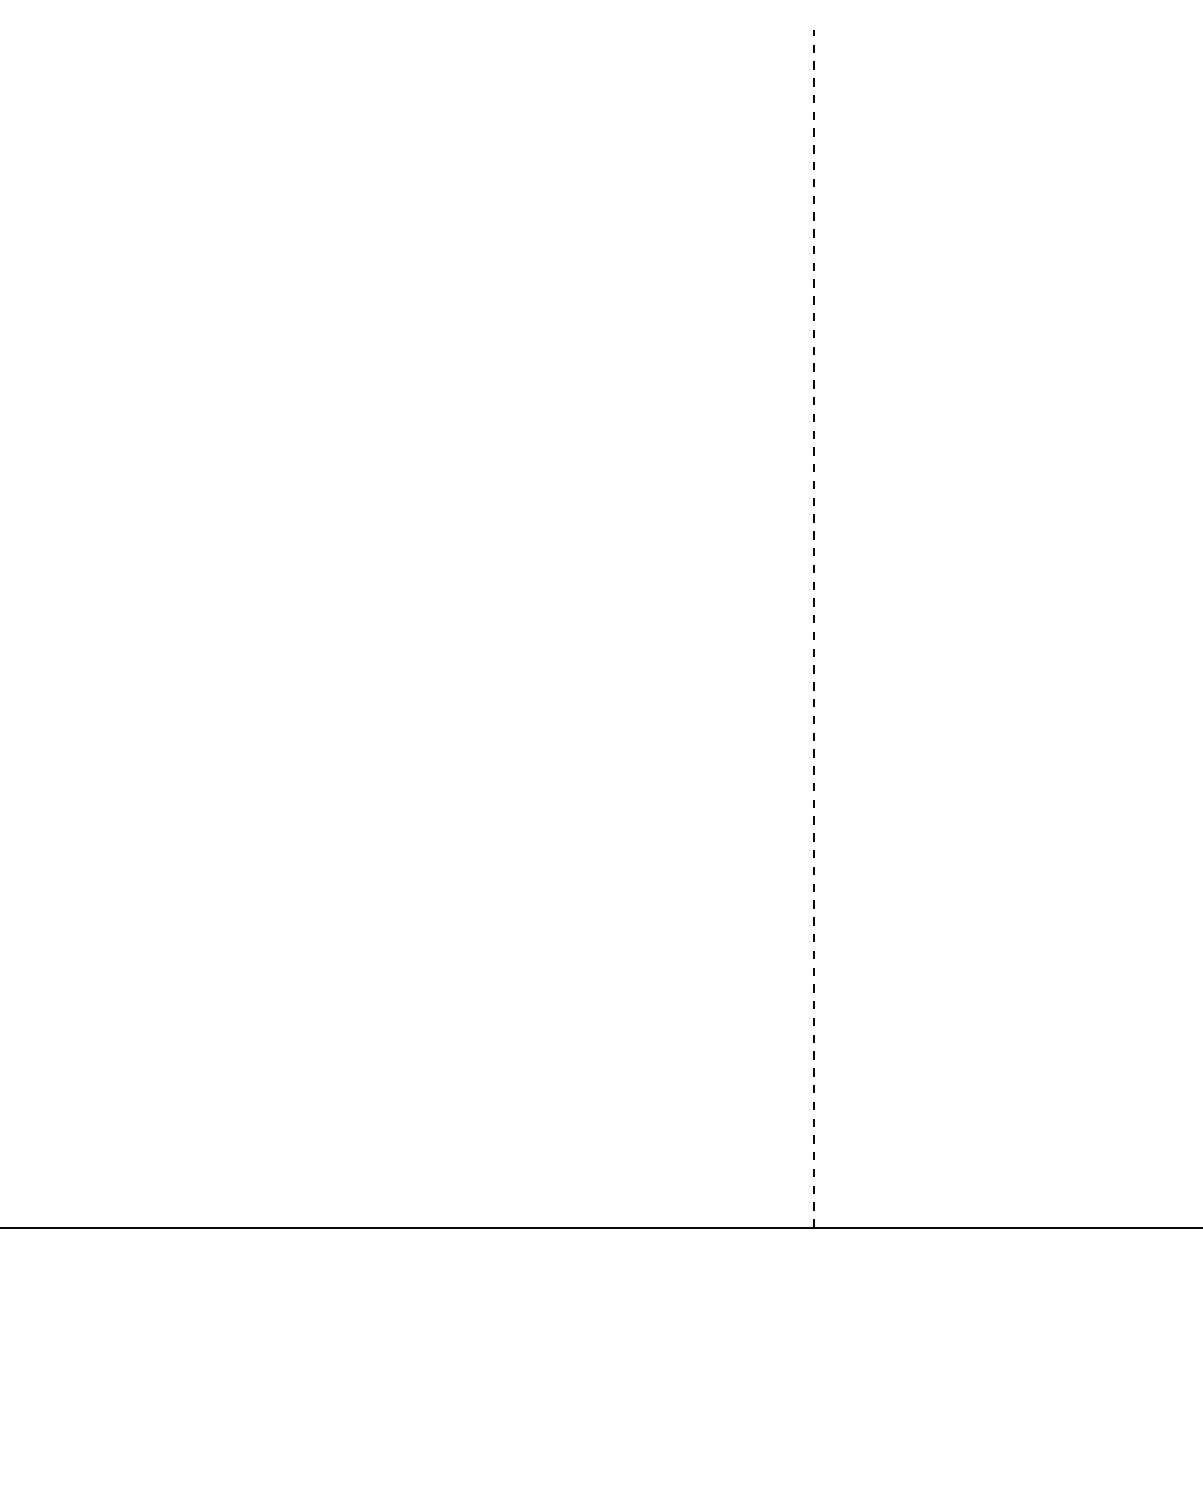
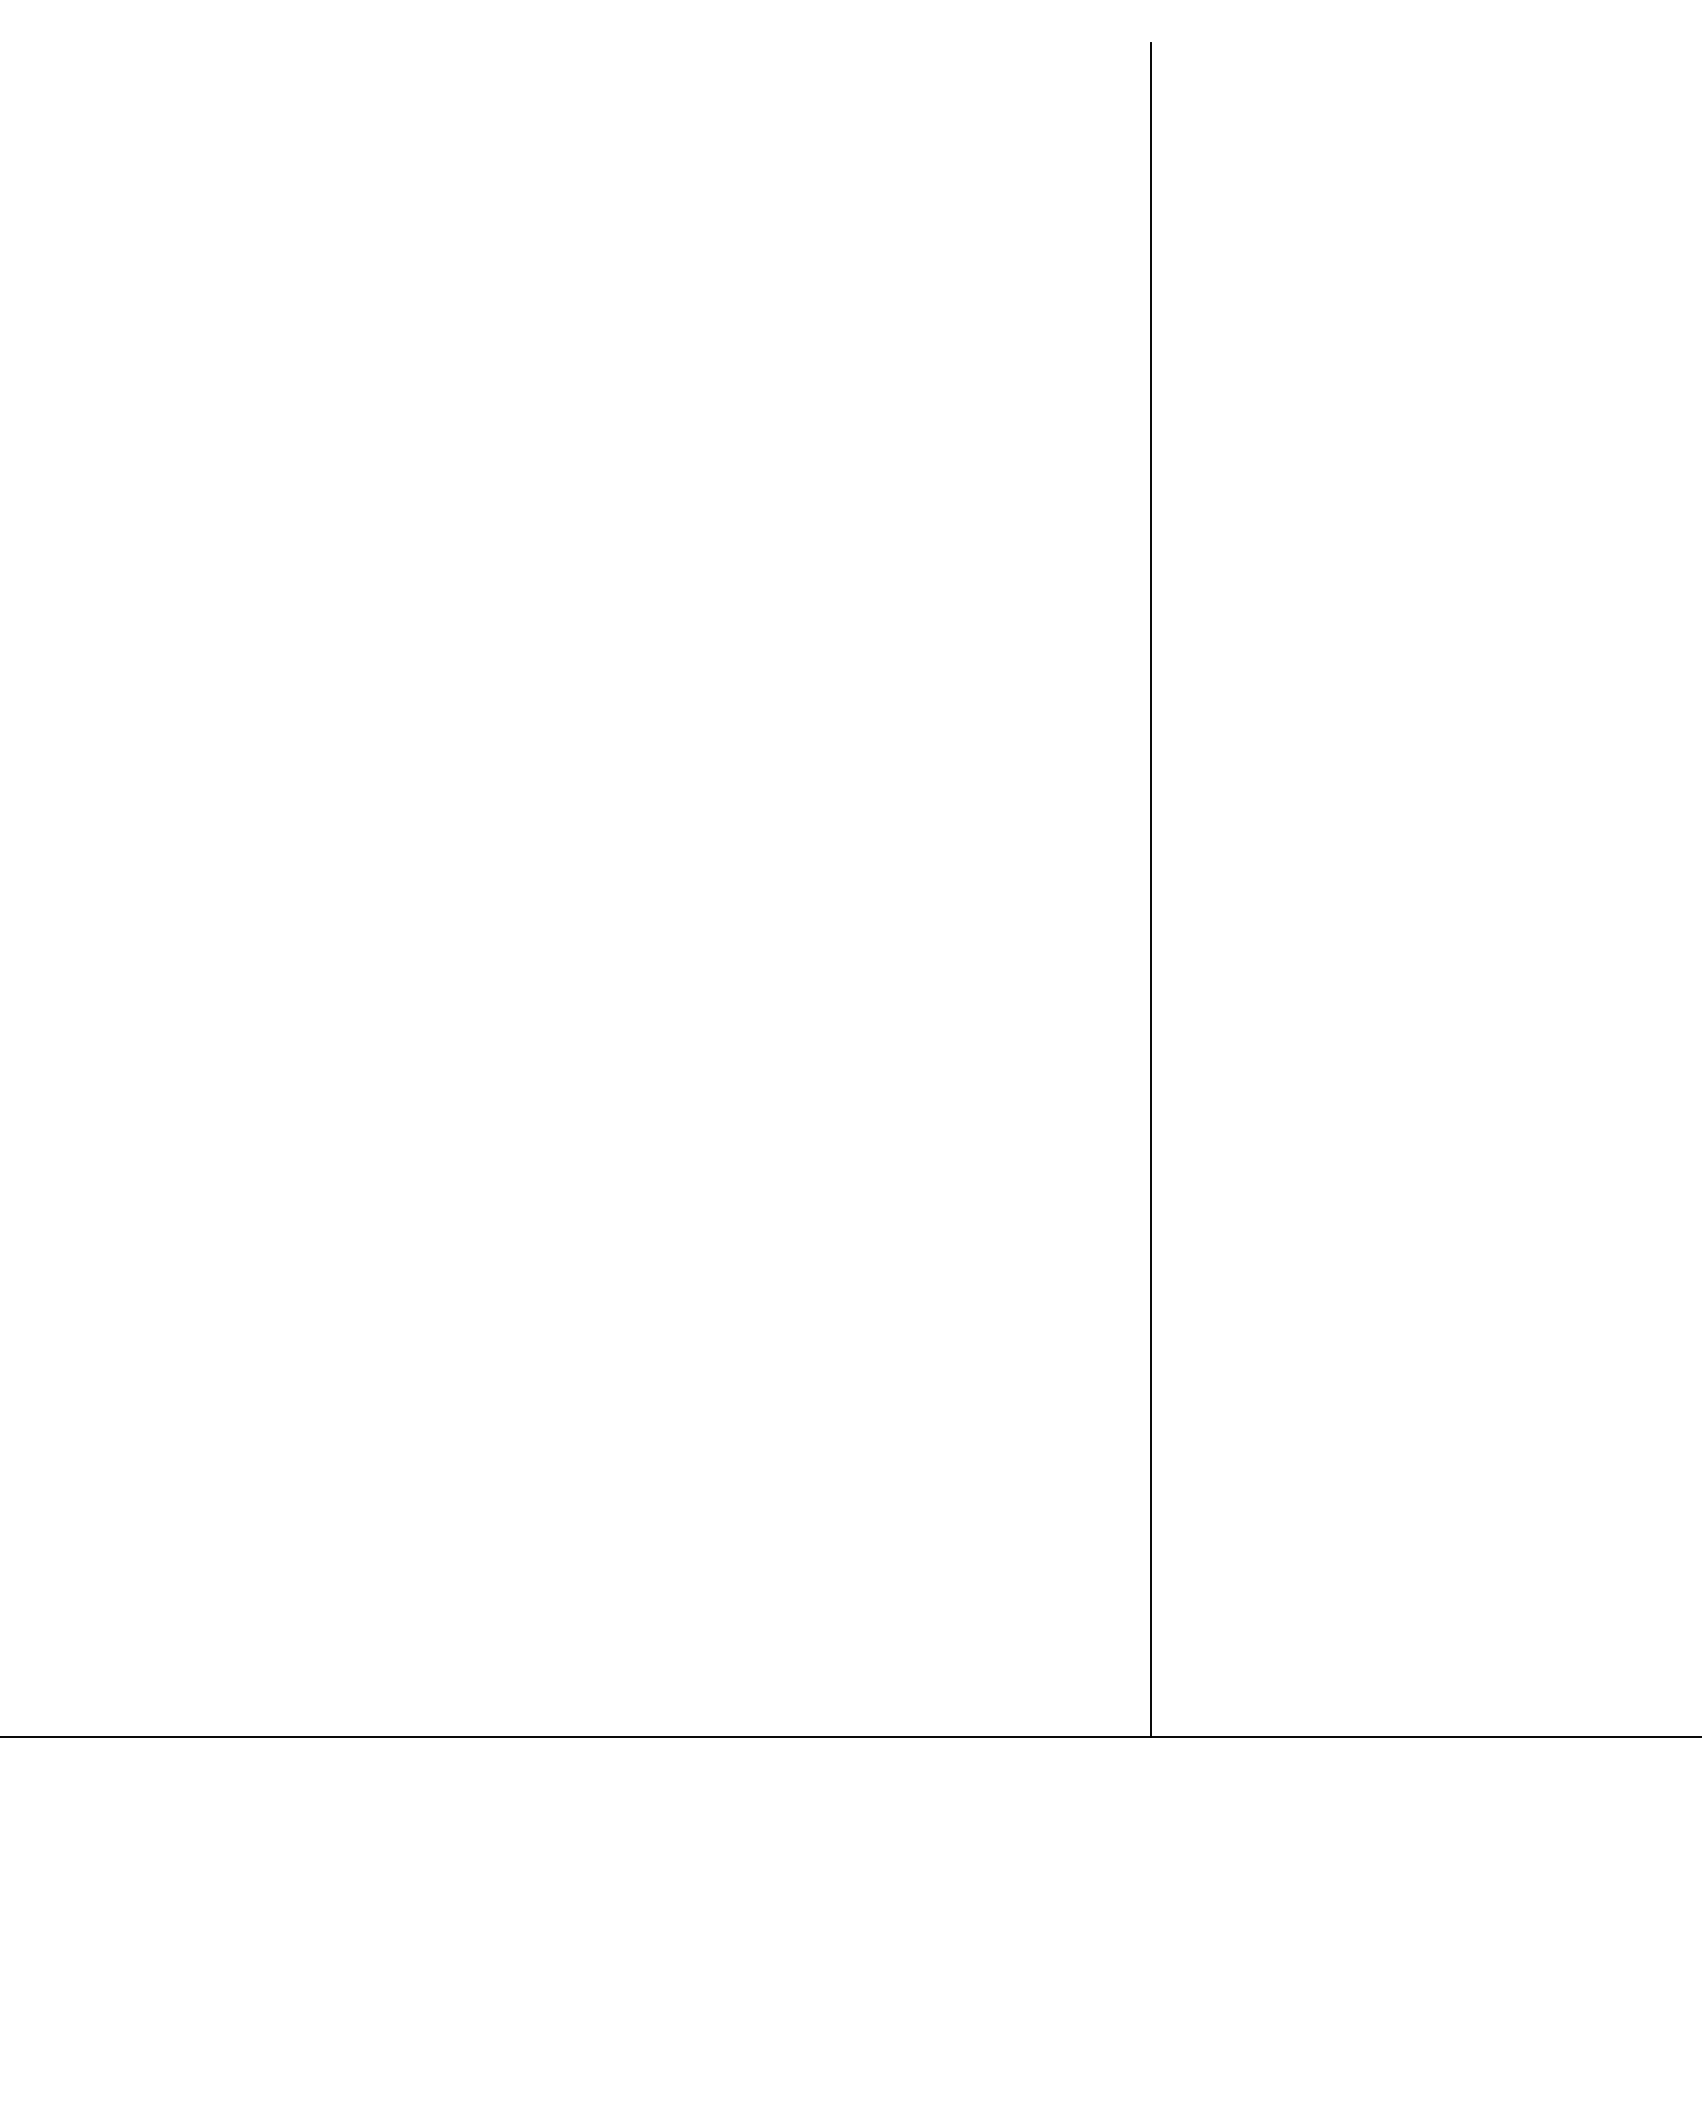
line: (813, 628) -> (1151, 889), dashed -> solid

